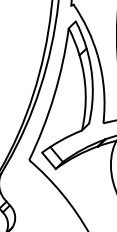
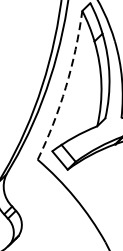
arc: (54, 95) -> (66, 86), solid -> dashed

